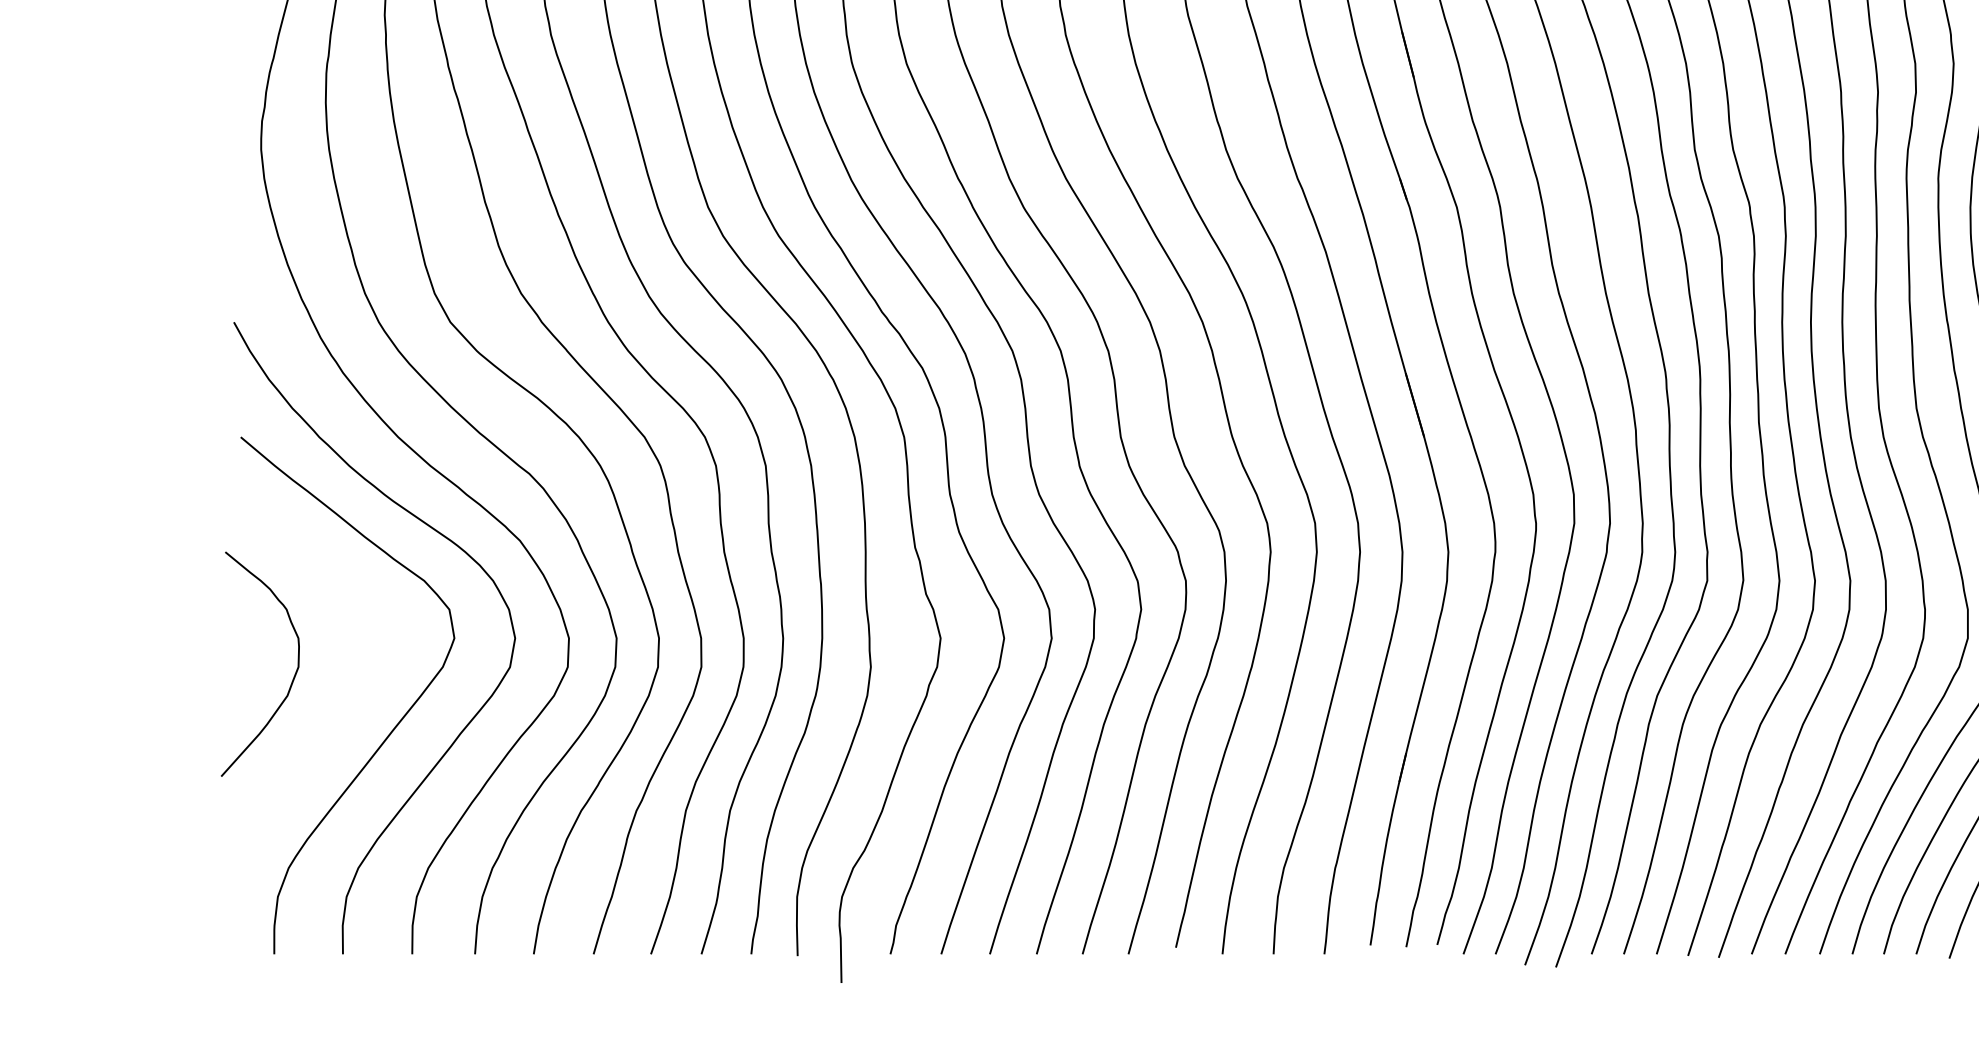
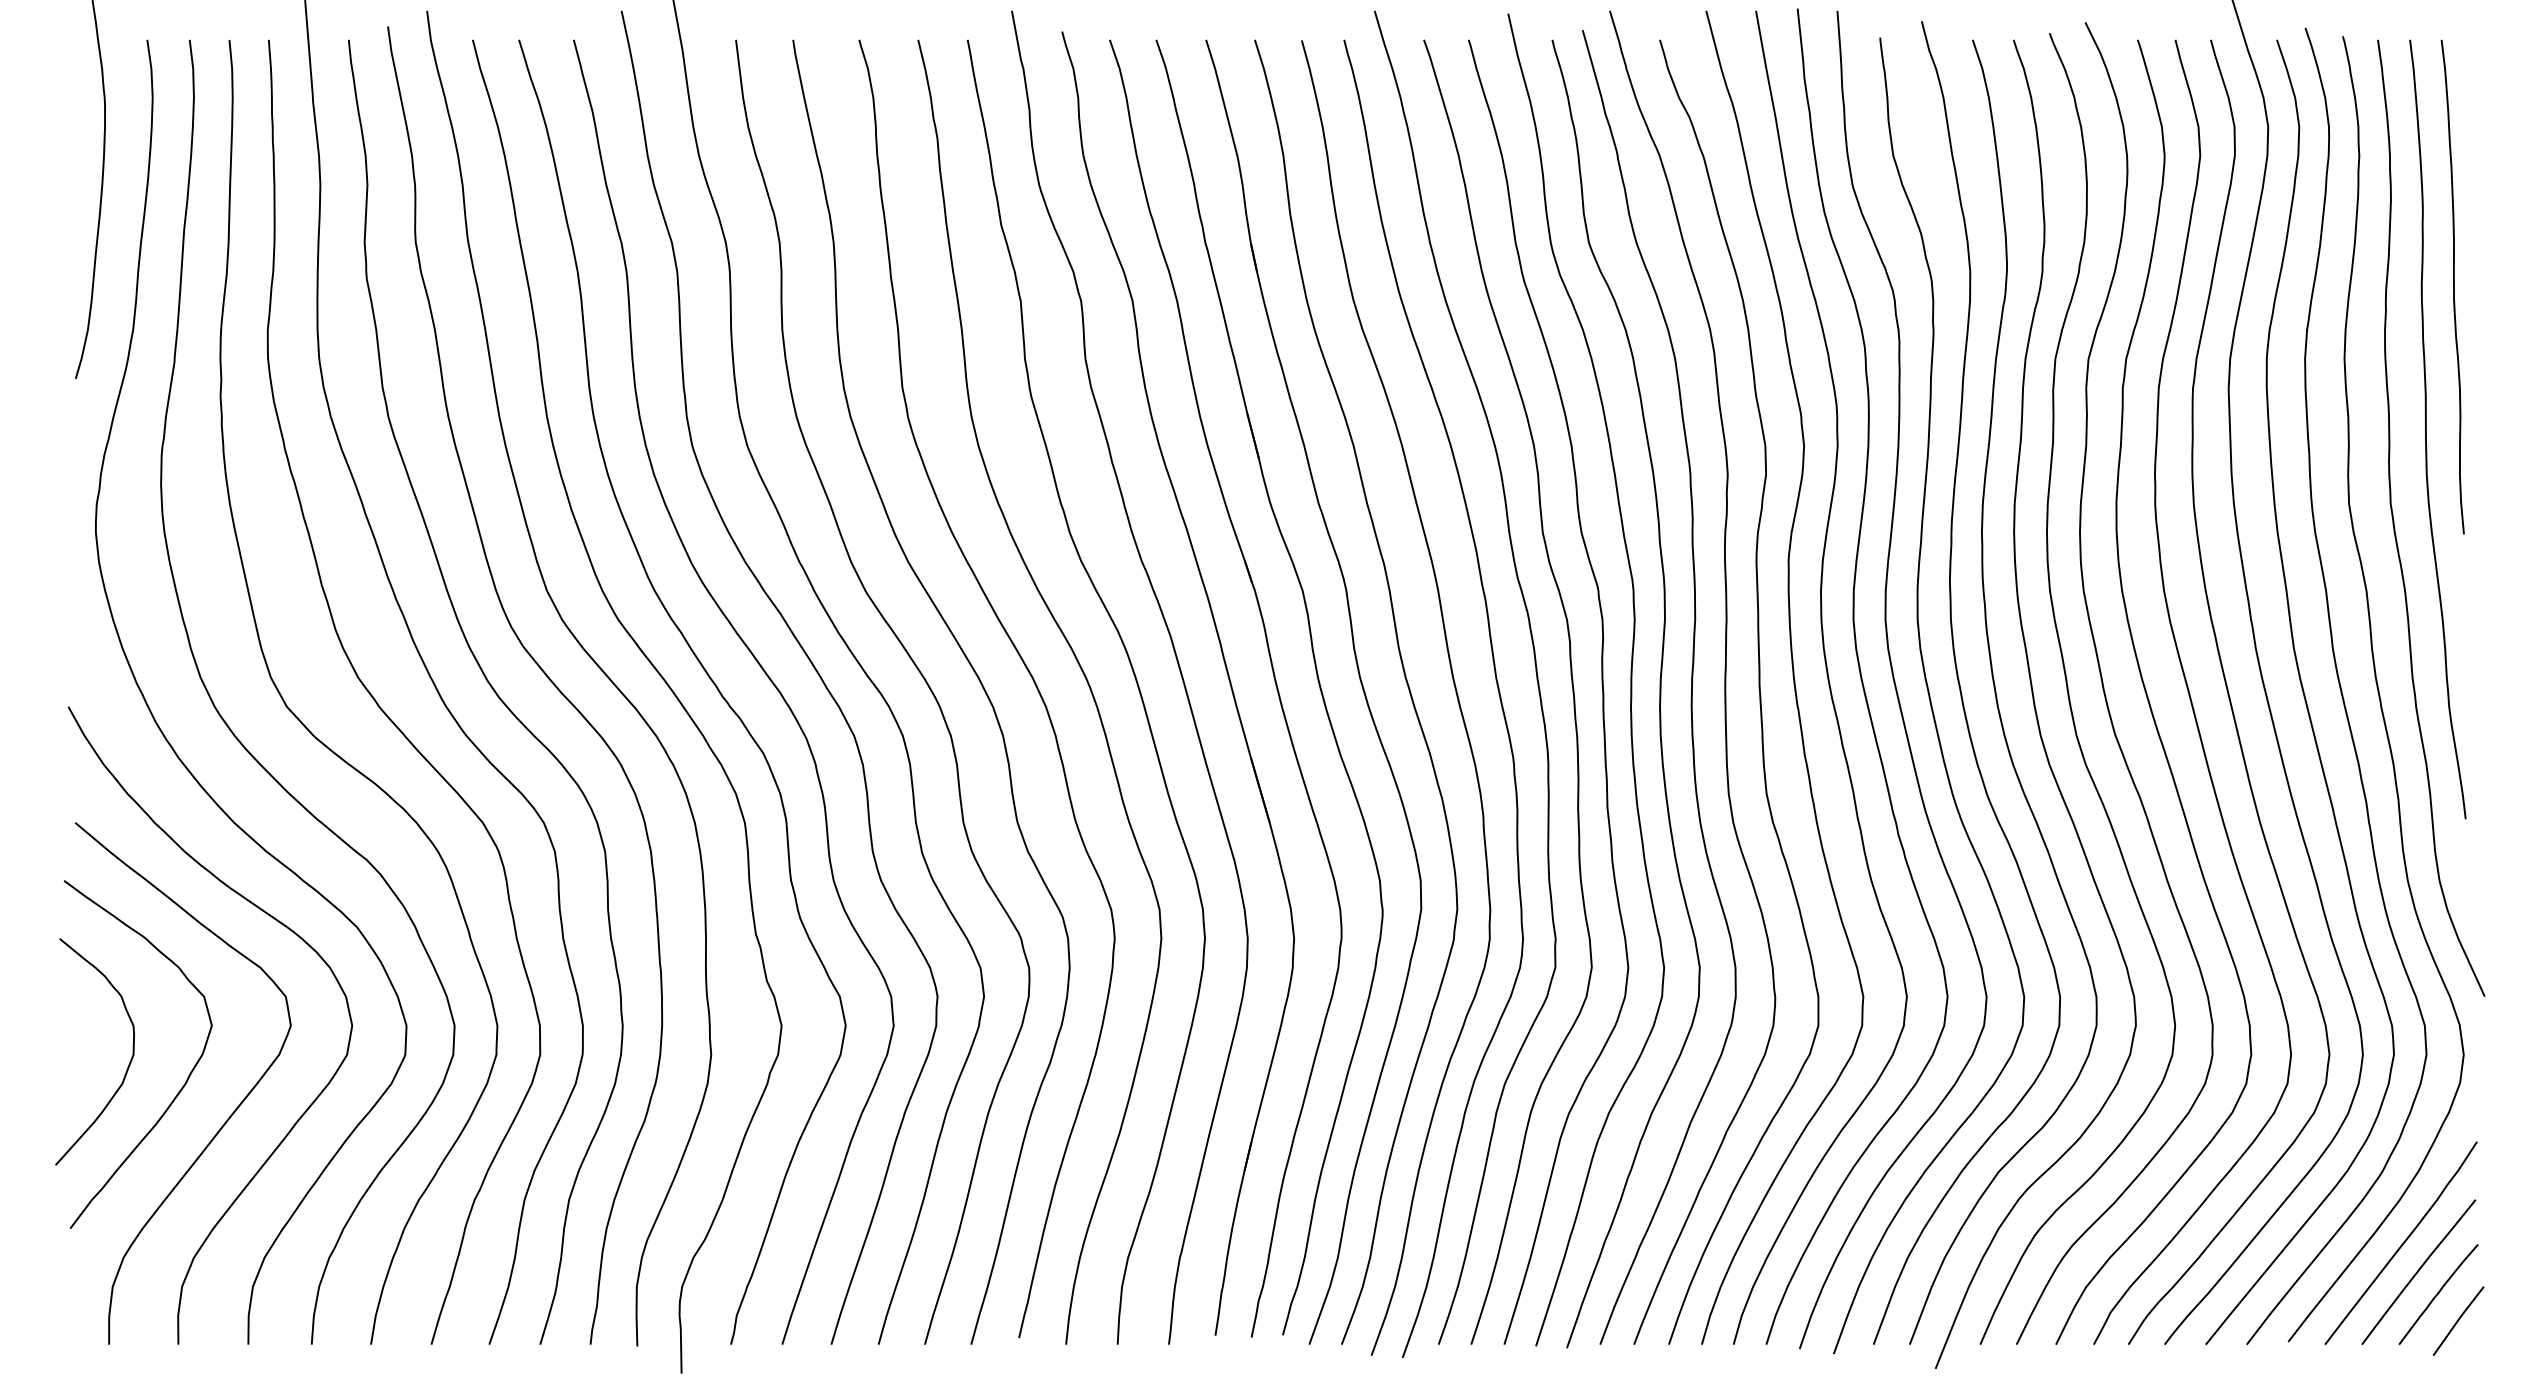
curve: (346, 699) -> (181, 1087), added

